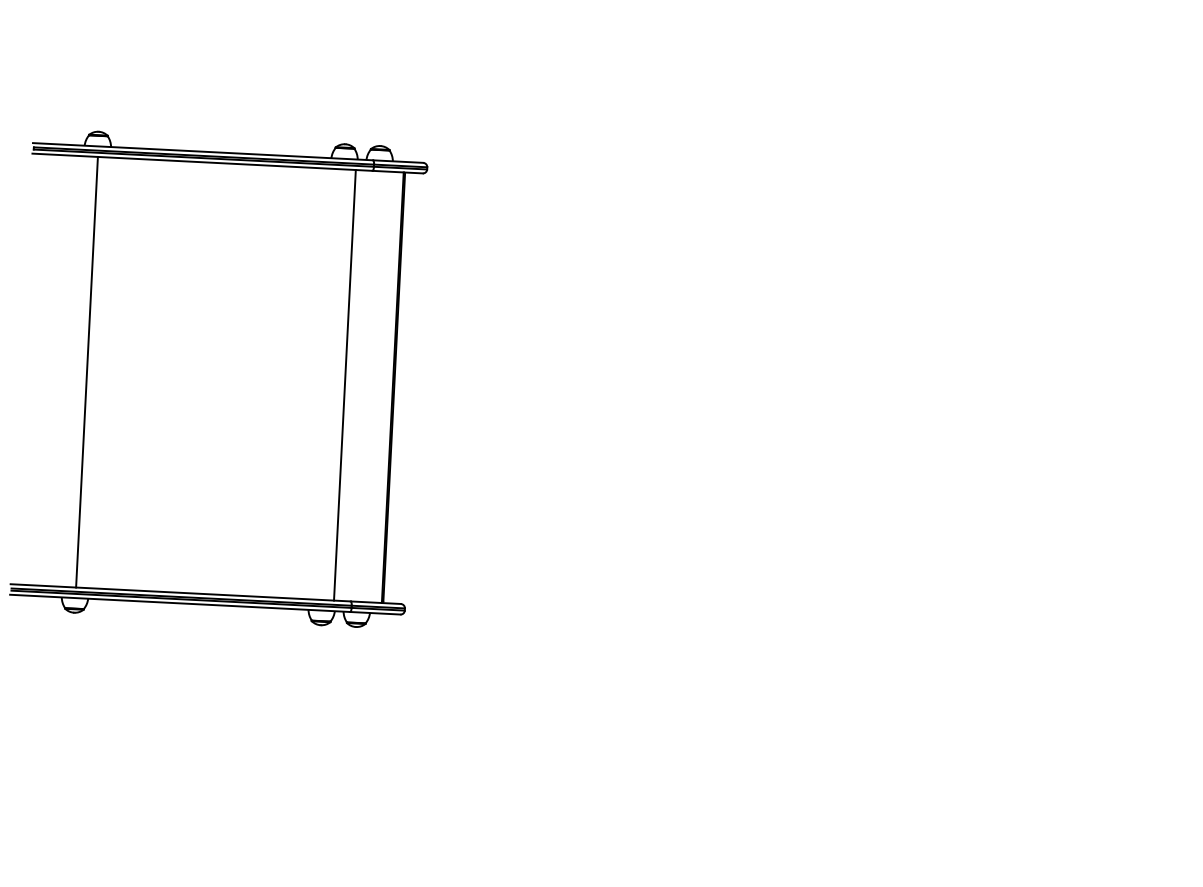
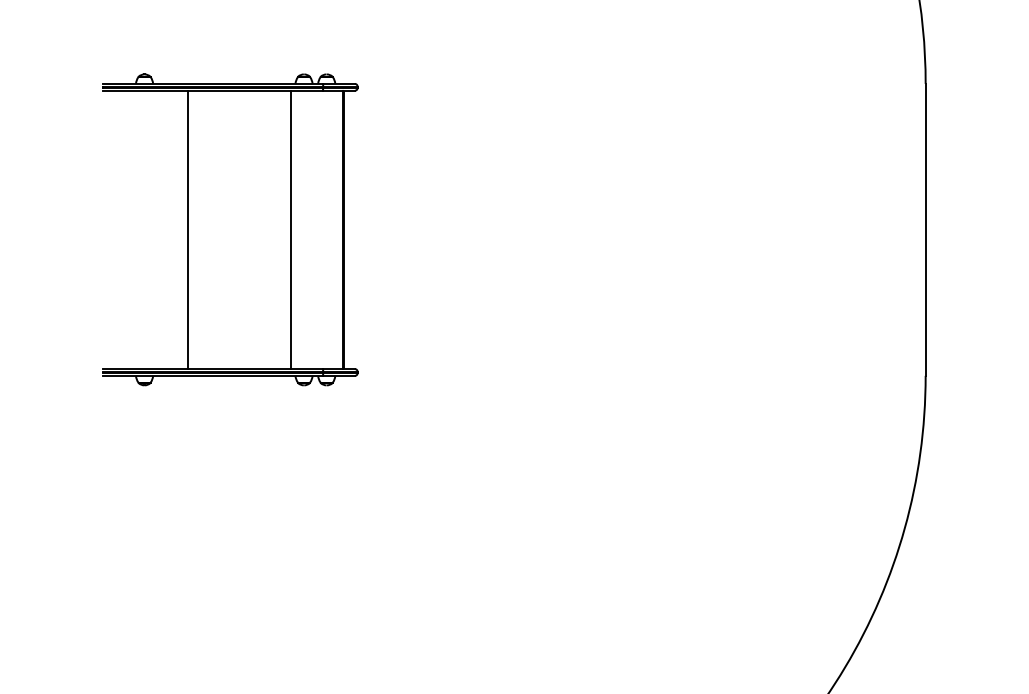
line: (86, 371) -> (187, 229), moved
line: (344, 384) -> (290, 229), moved

